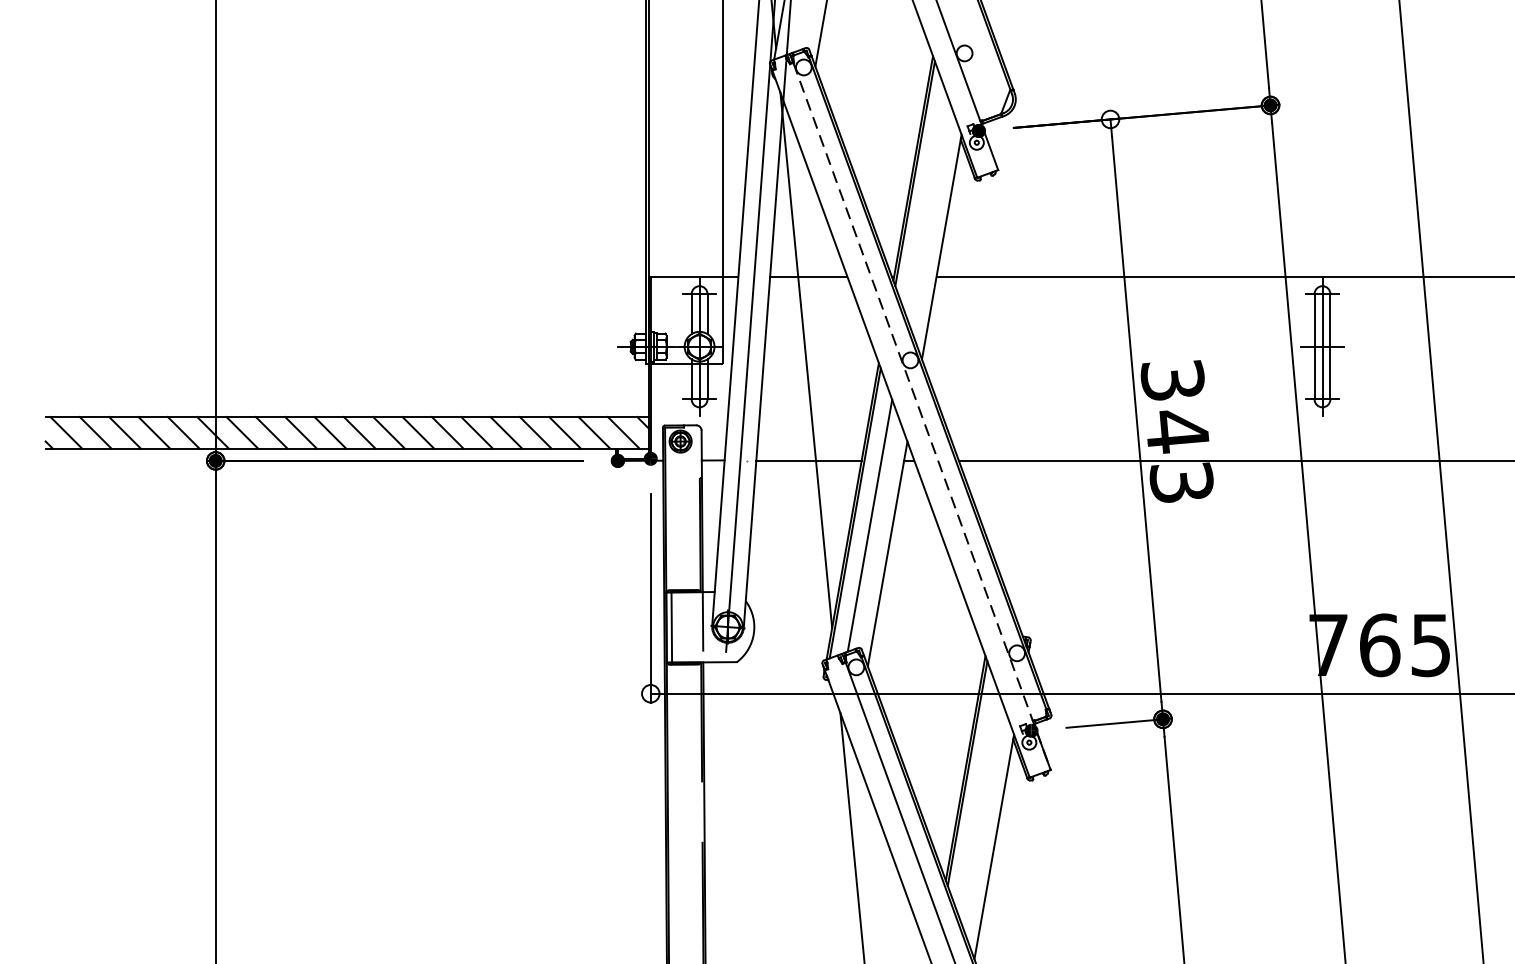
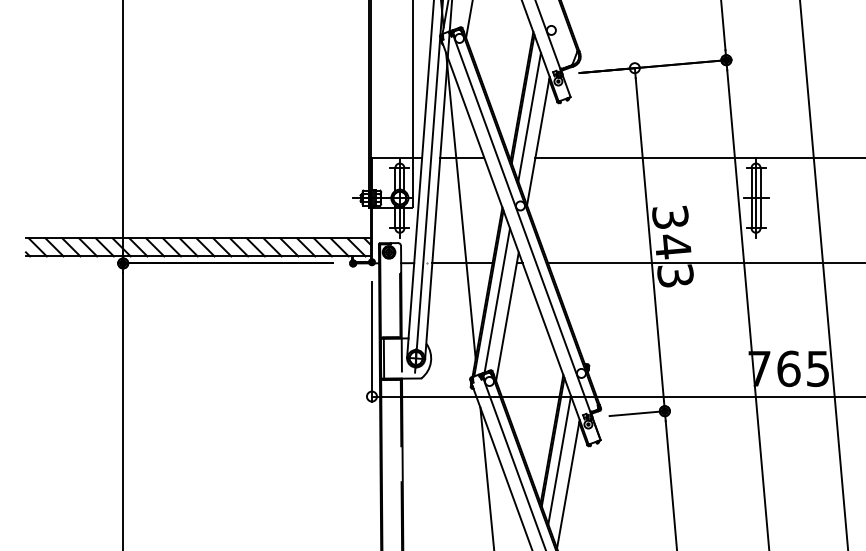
line: (926, 203) -> (529, 116), added
line: (922, 417) -> (527, 238), dashed -> solid
line: (978, 803) -> (559, 459), added

